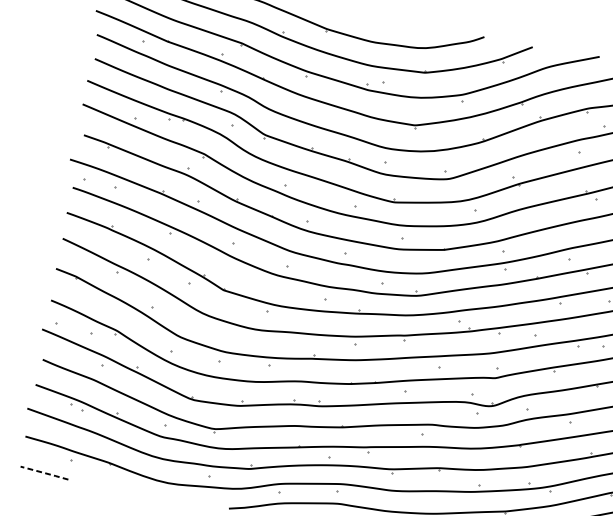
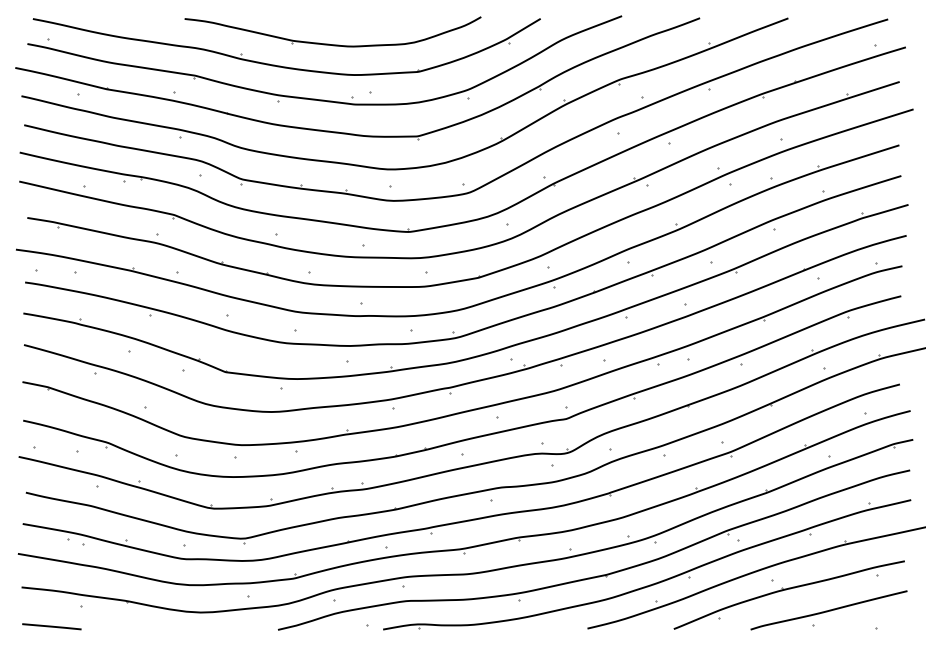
line: (44, 472) -> (51, 626), dashed -> solid

